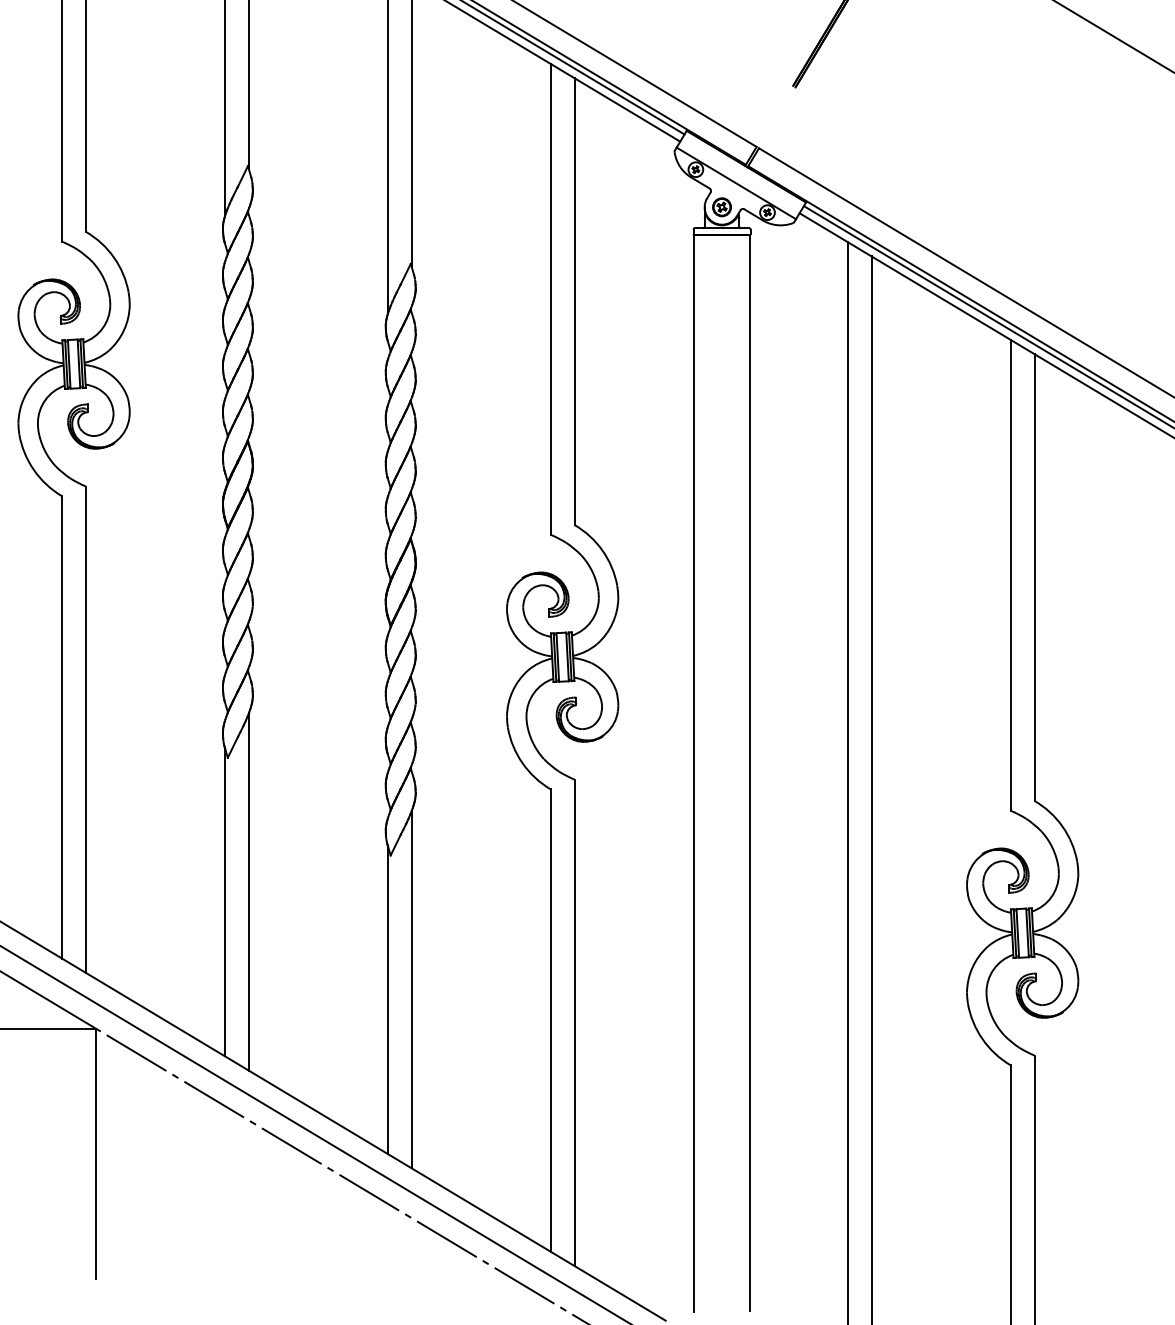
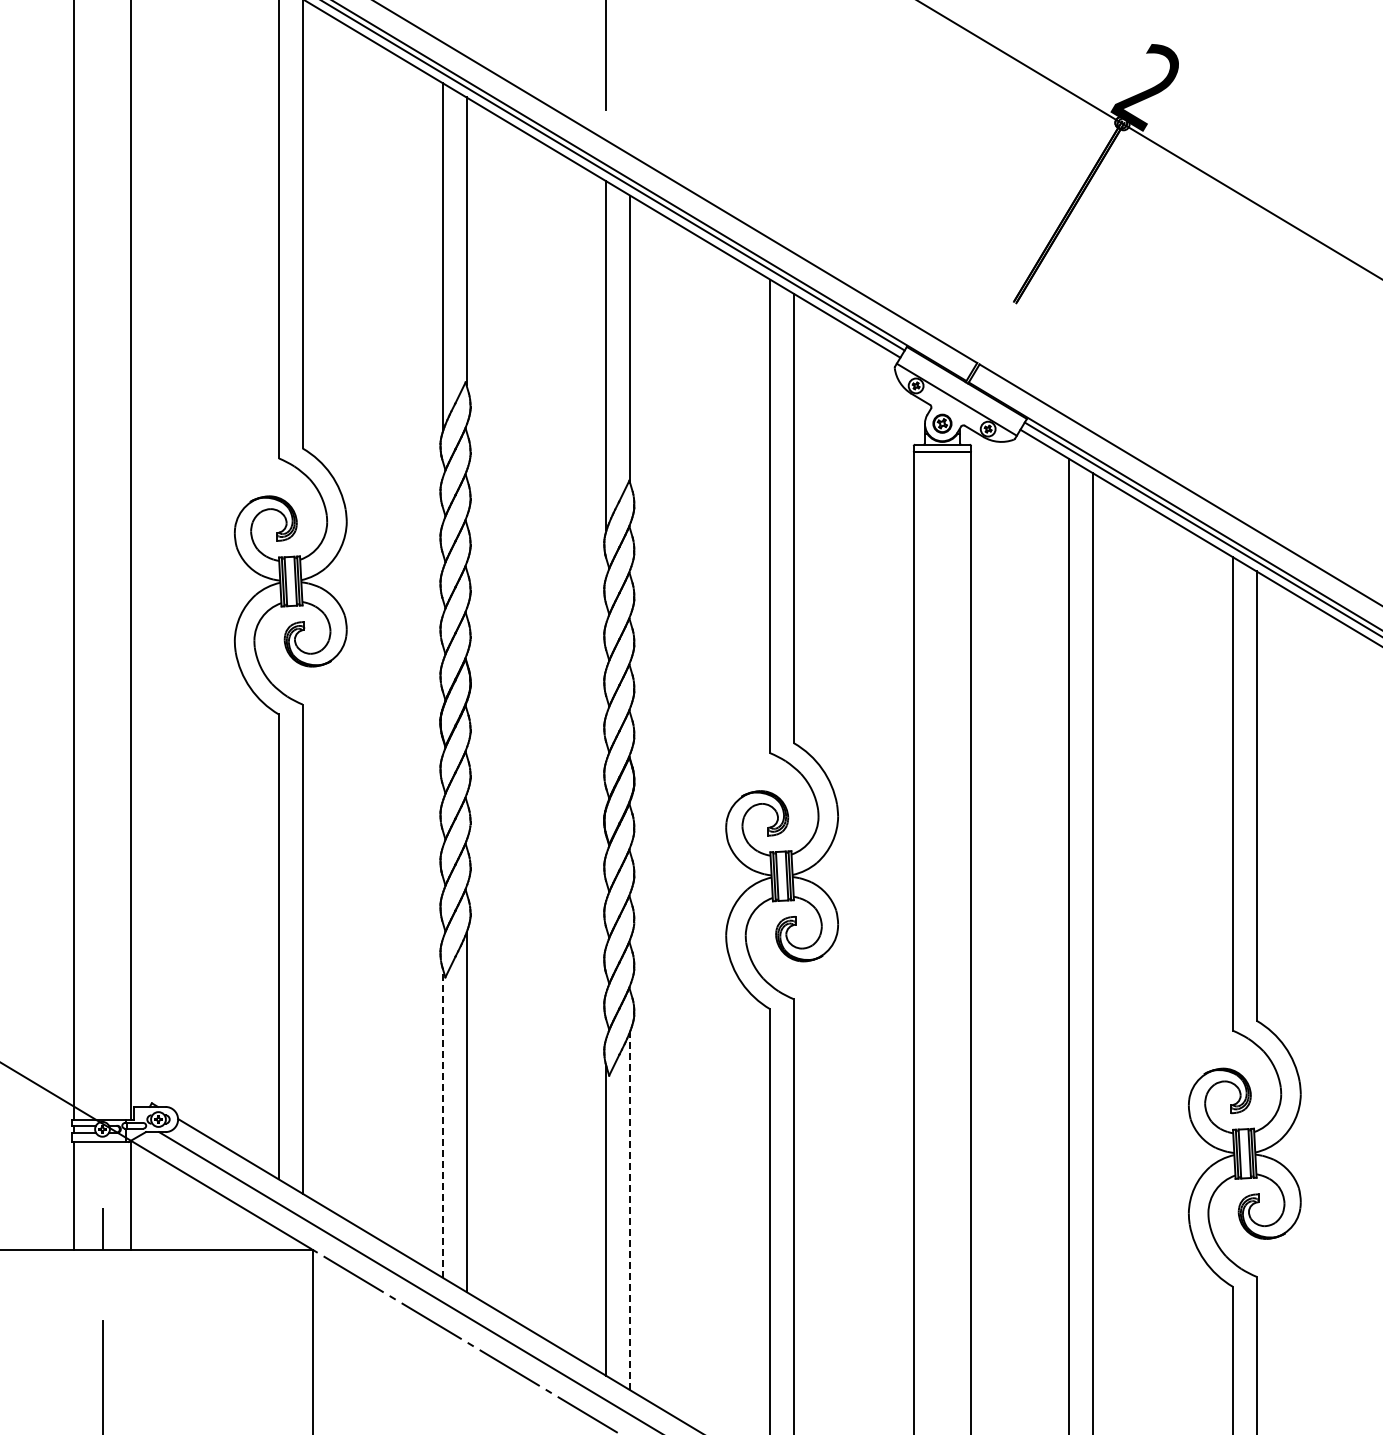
line: (224, 903) -> (442, 1123), solid -> dashed
line: (411, 989) -> (630, 1210), solid -> dashed

